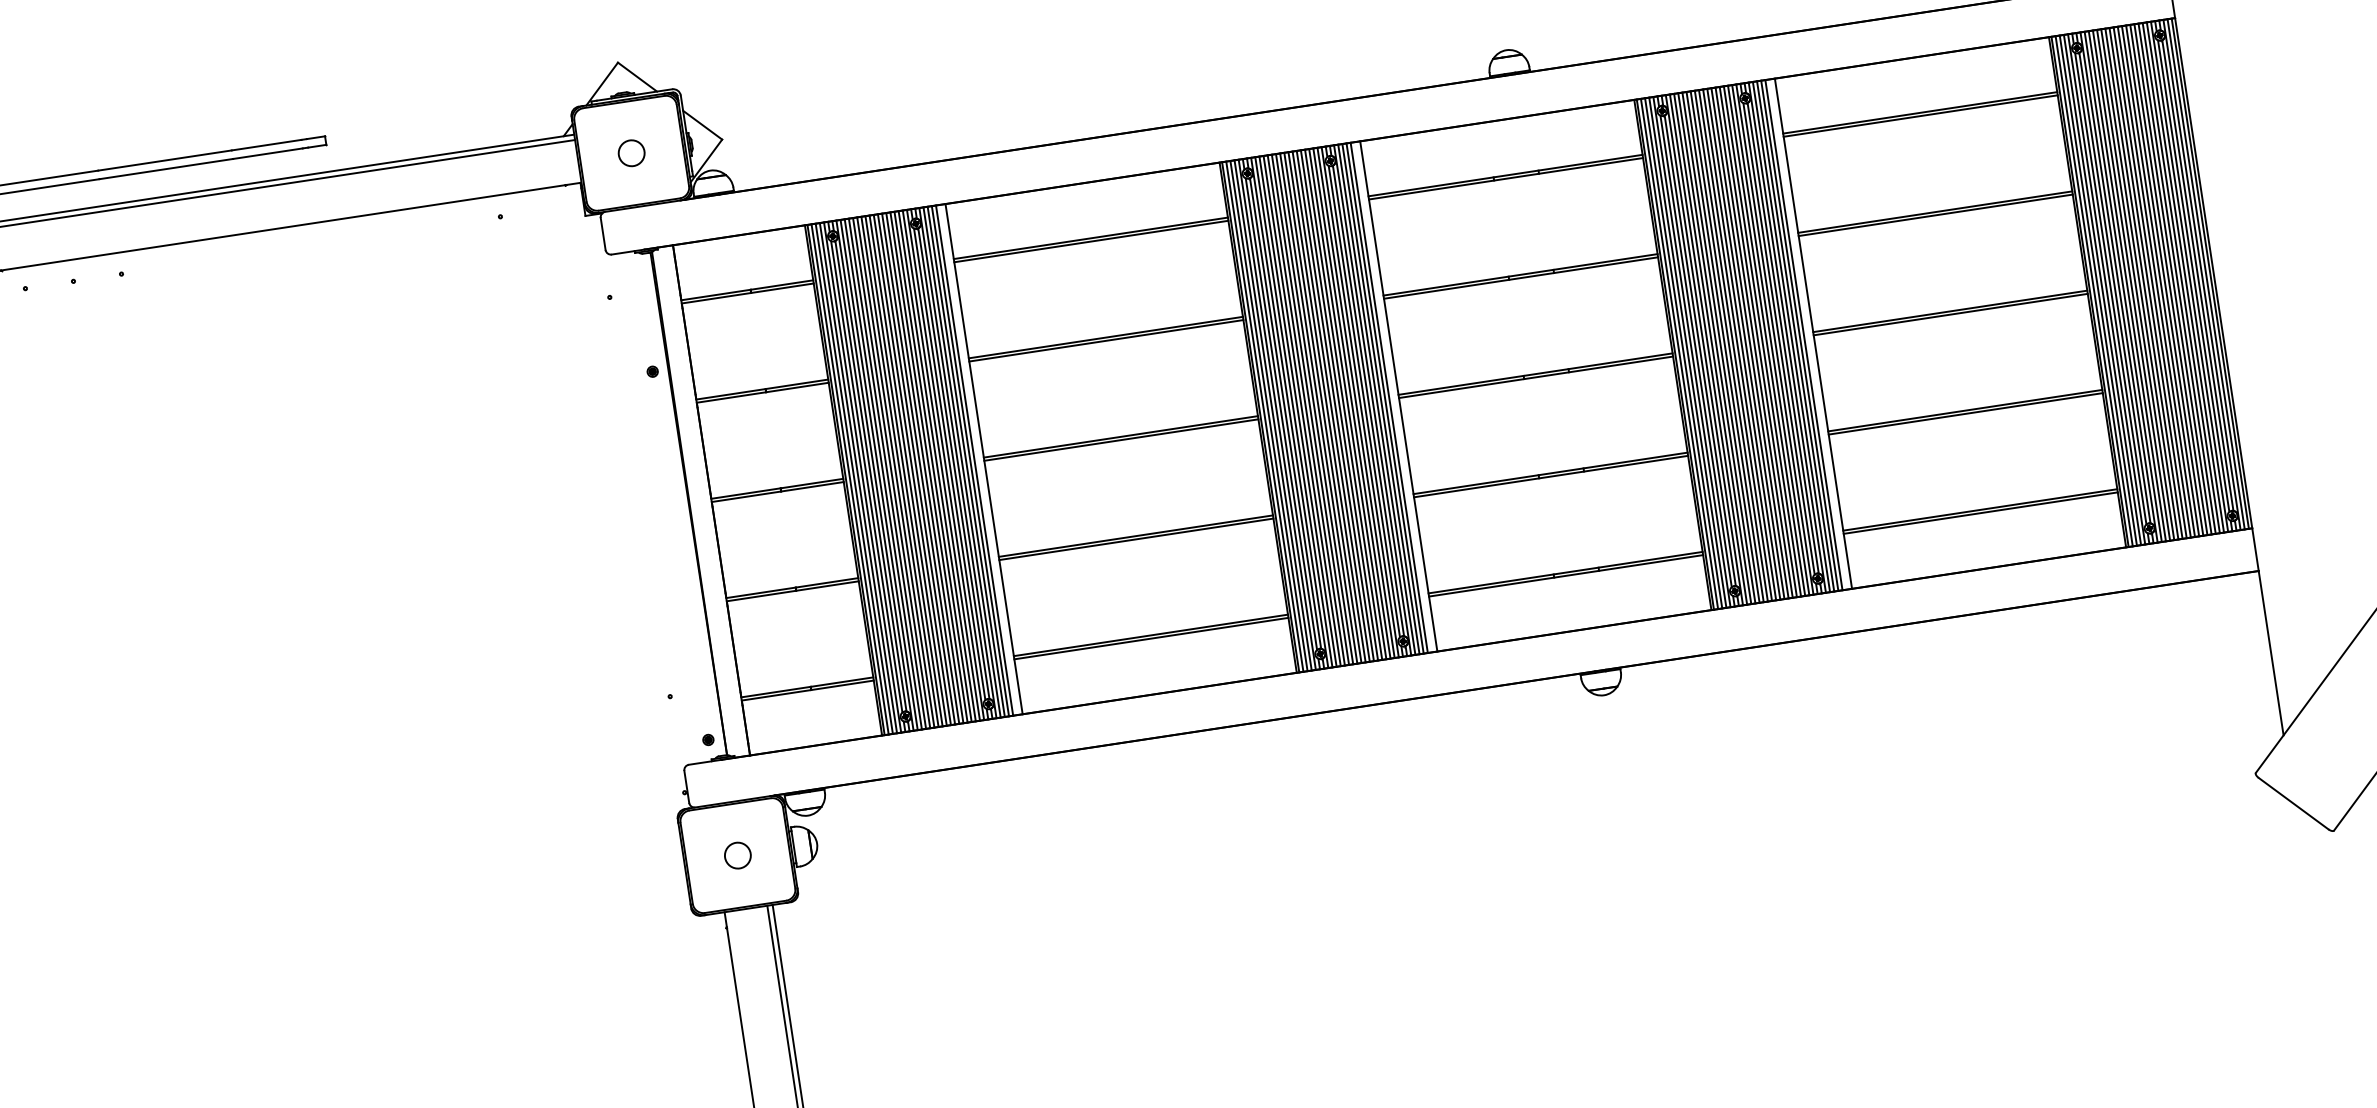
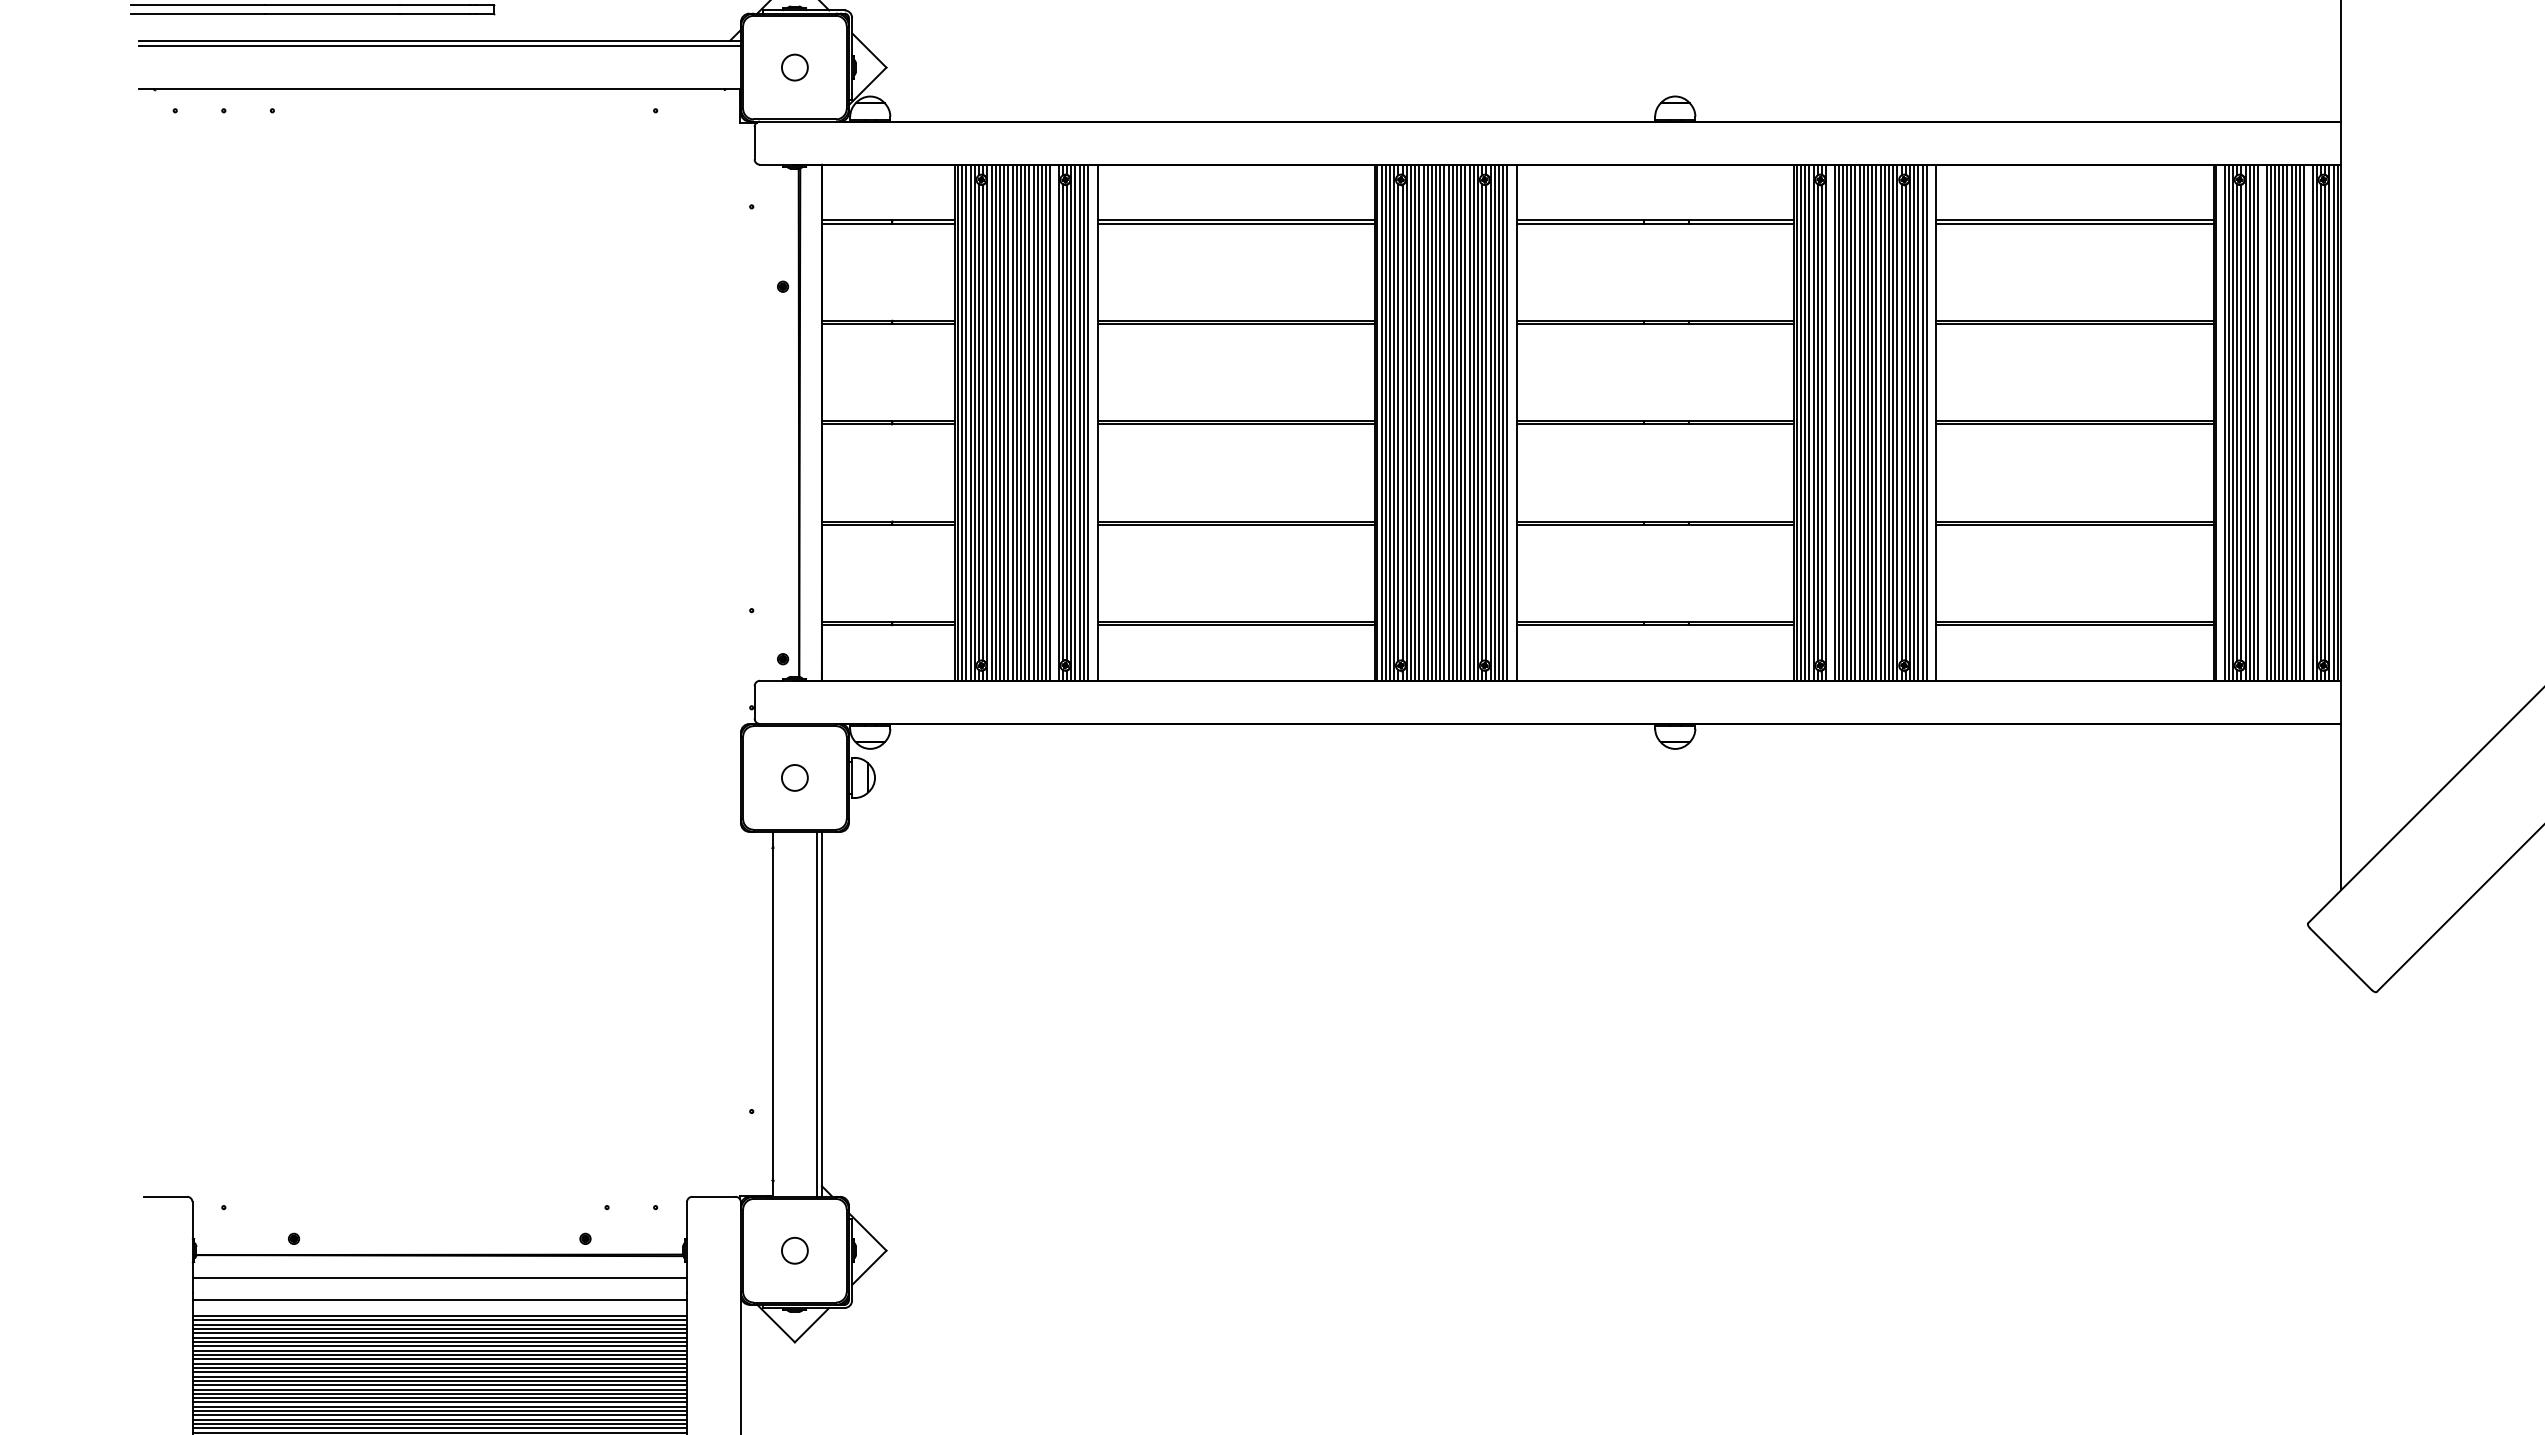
line: (2181, 277) -> (2308, 422), removed
line: (2135, 284) -> (2262, 422), removed
line: (2094, 291) -> (2220, 422), removed
line: (1708, 349) -> (1830, 422), removed
line: (941, 465) -> (1054, 422), removed

